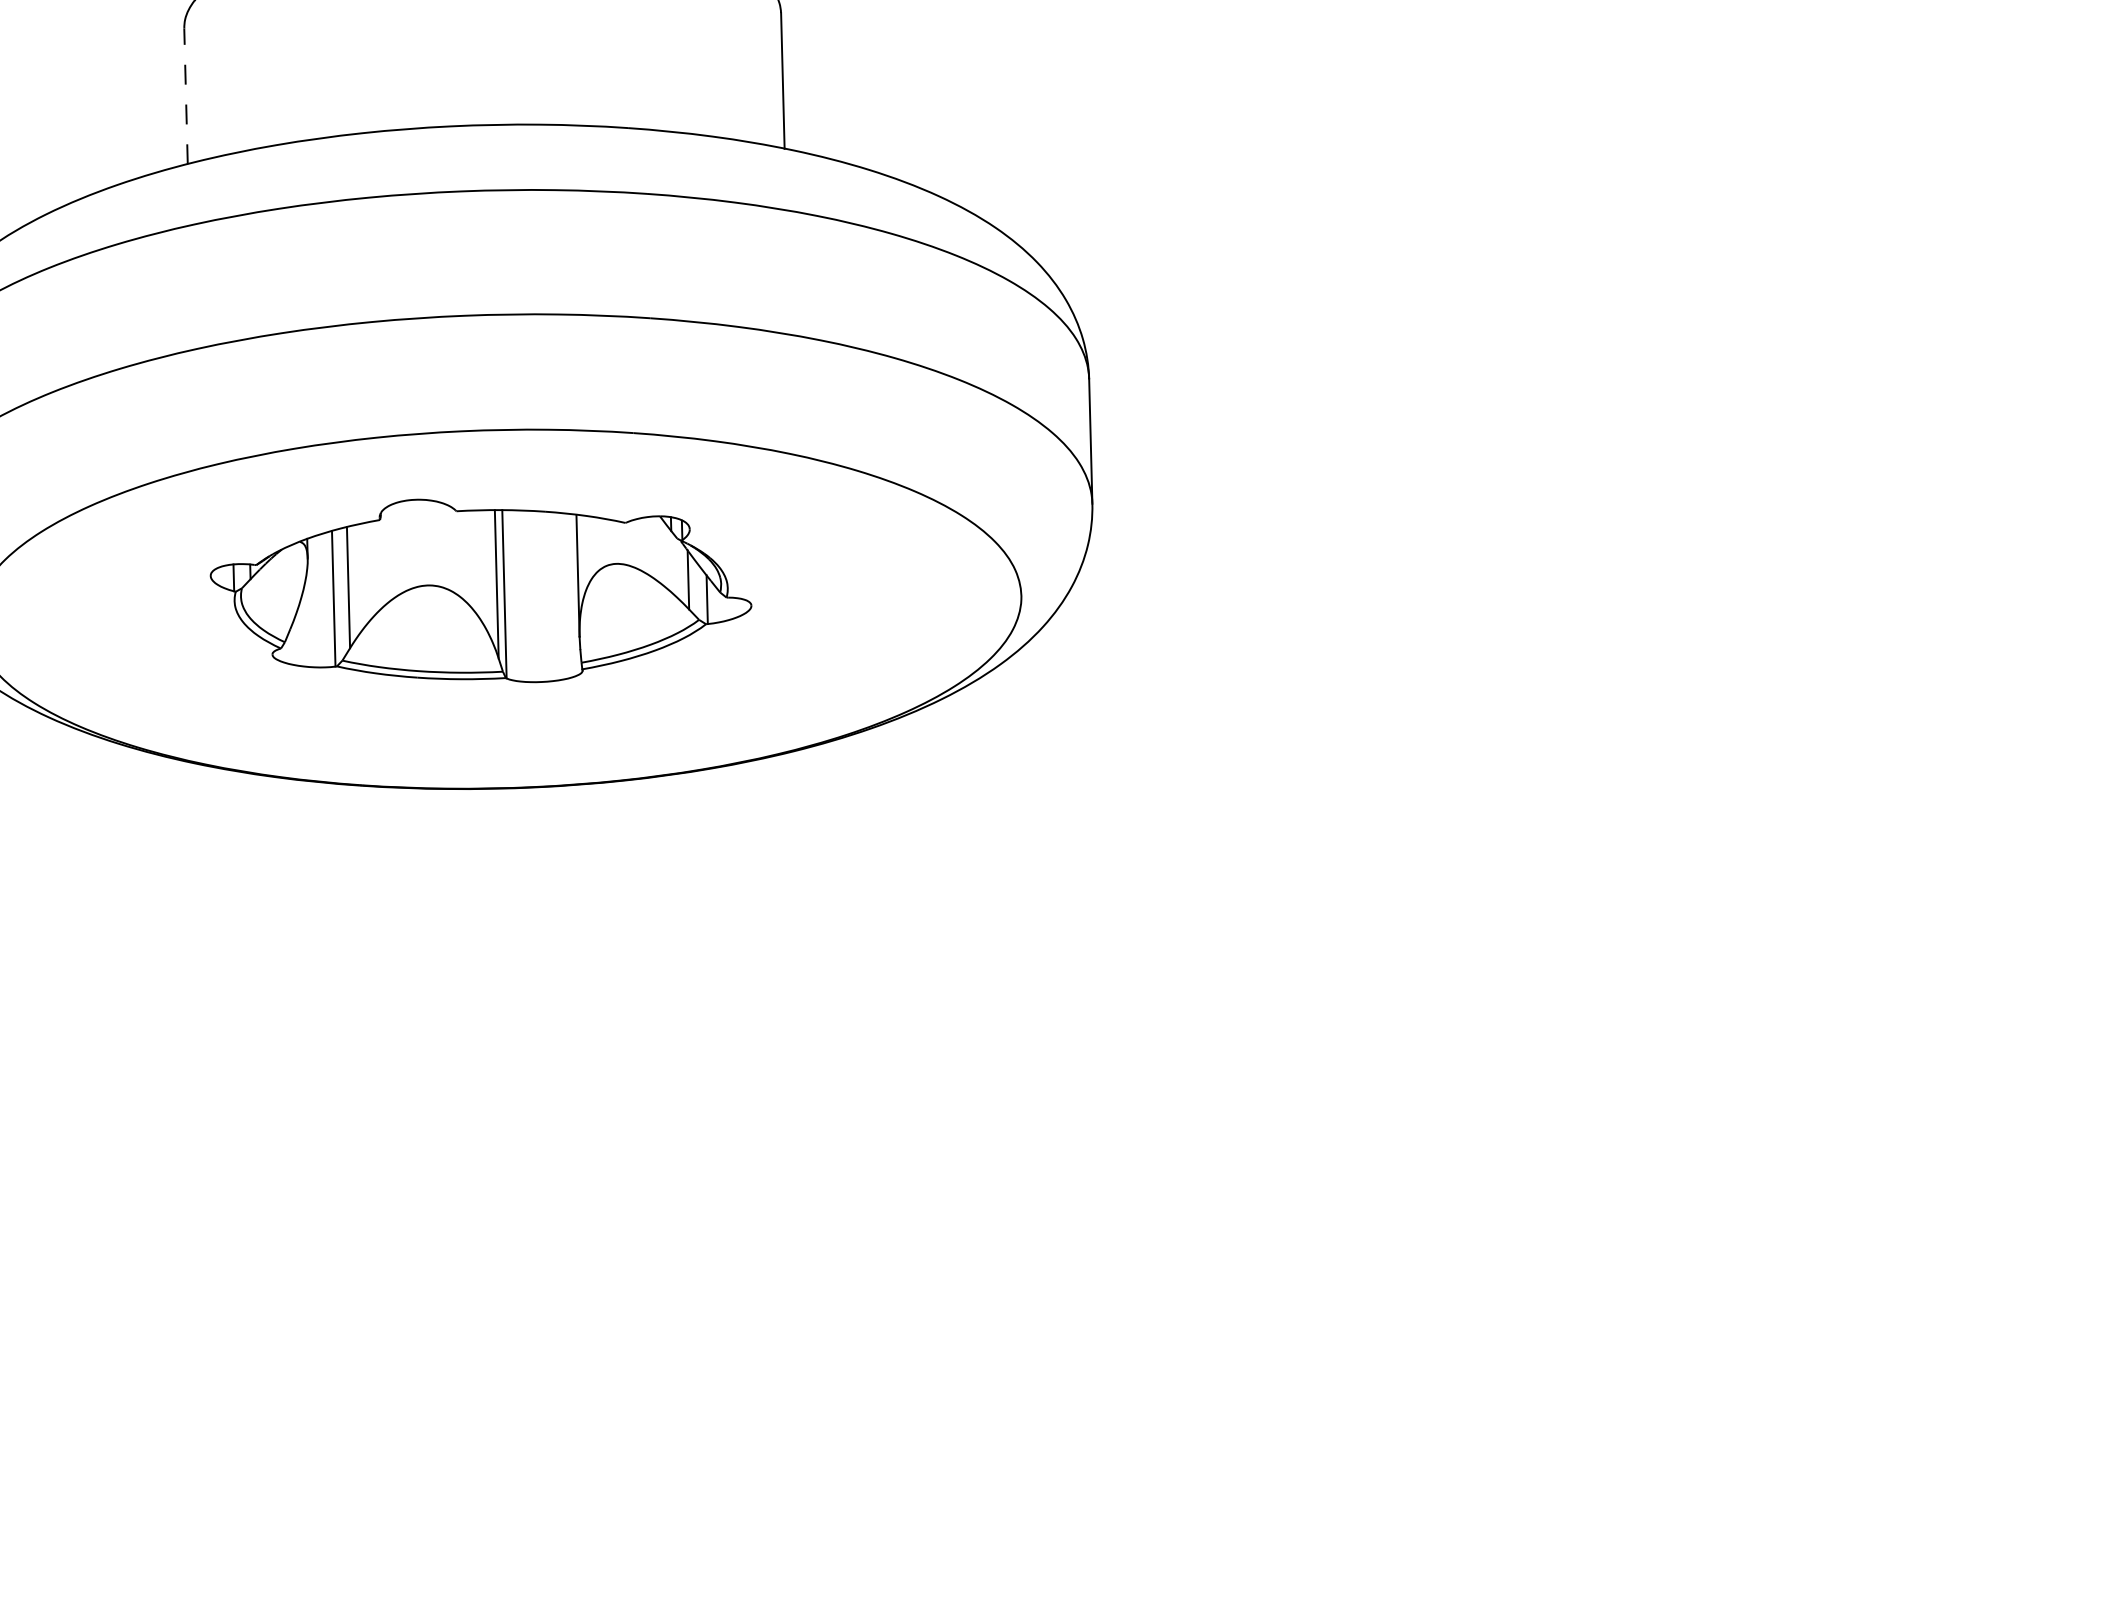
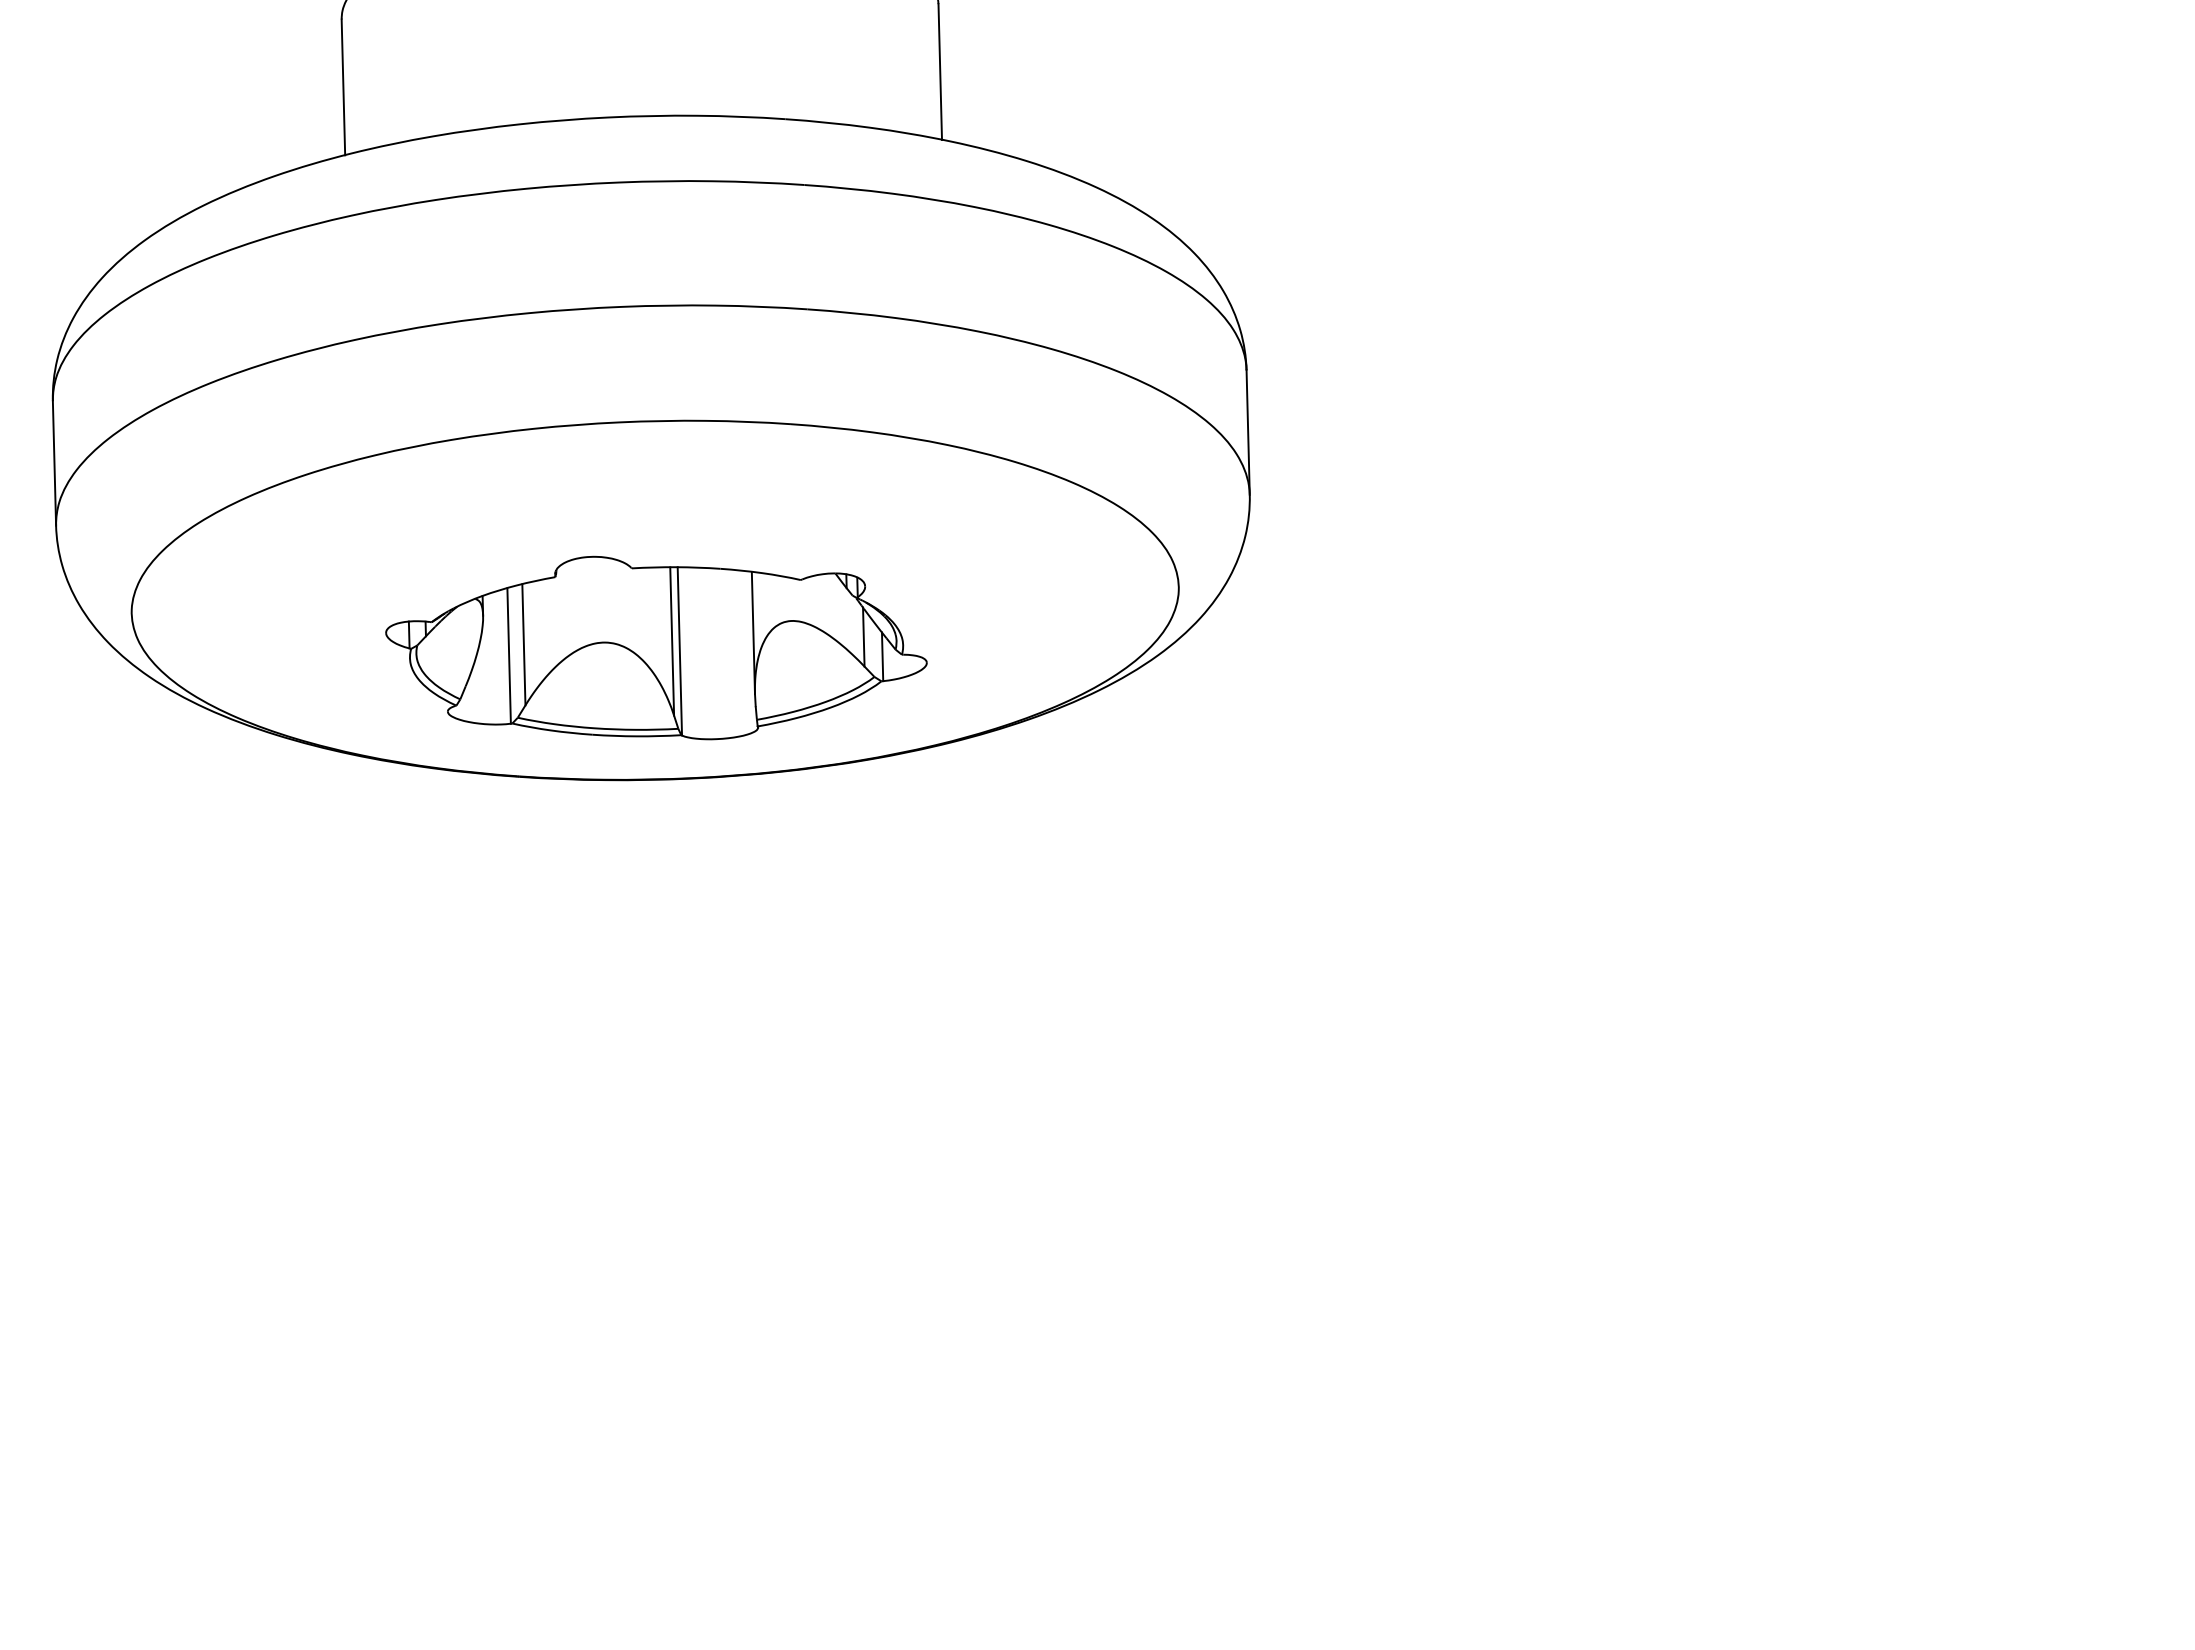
line: (186, 96) -> (343, 87), dashed -> solid
part: (481, 590) -> (656, 647), moved

